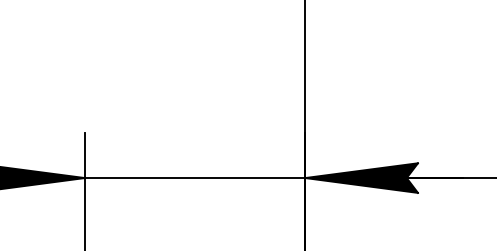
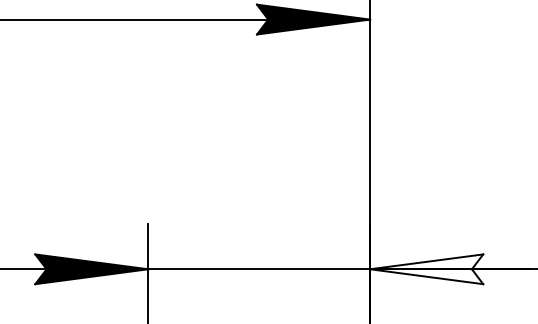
fill: (361, 178) -> (426, 269), removed

